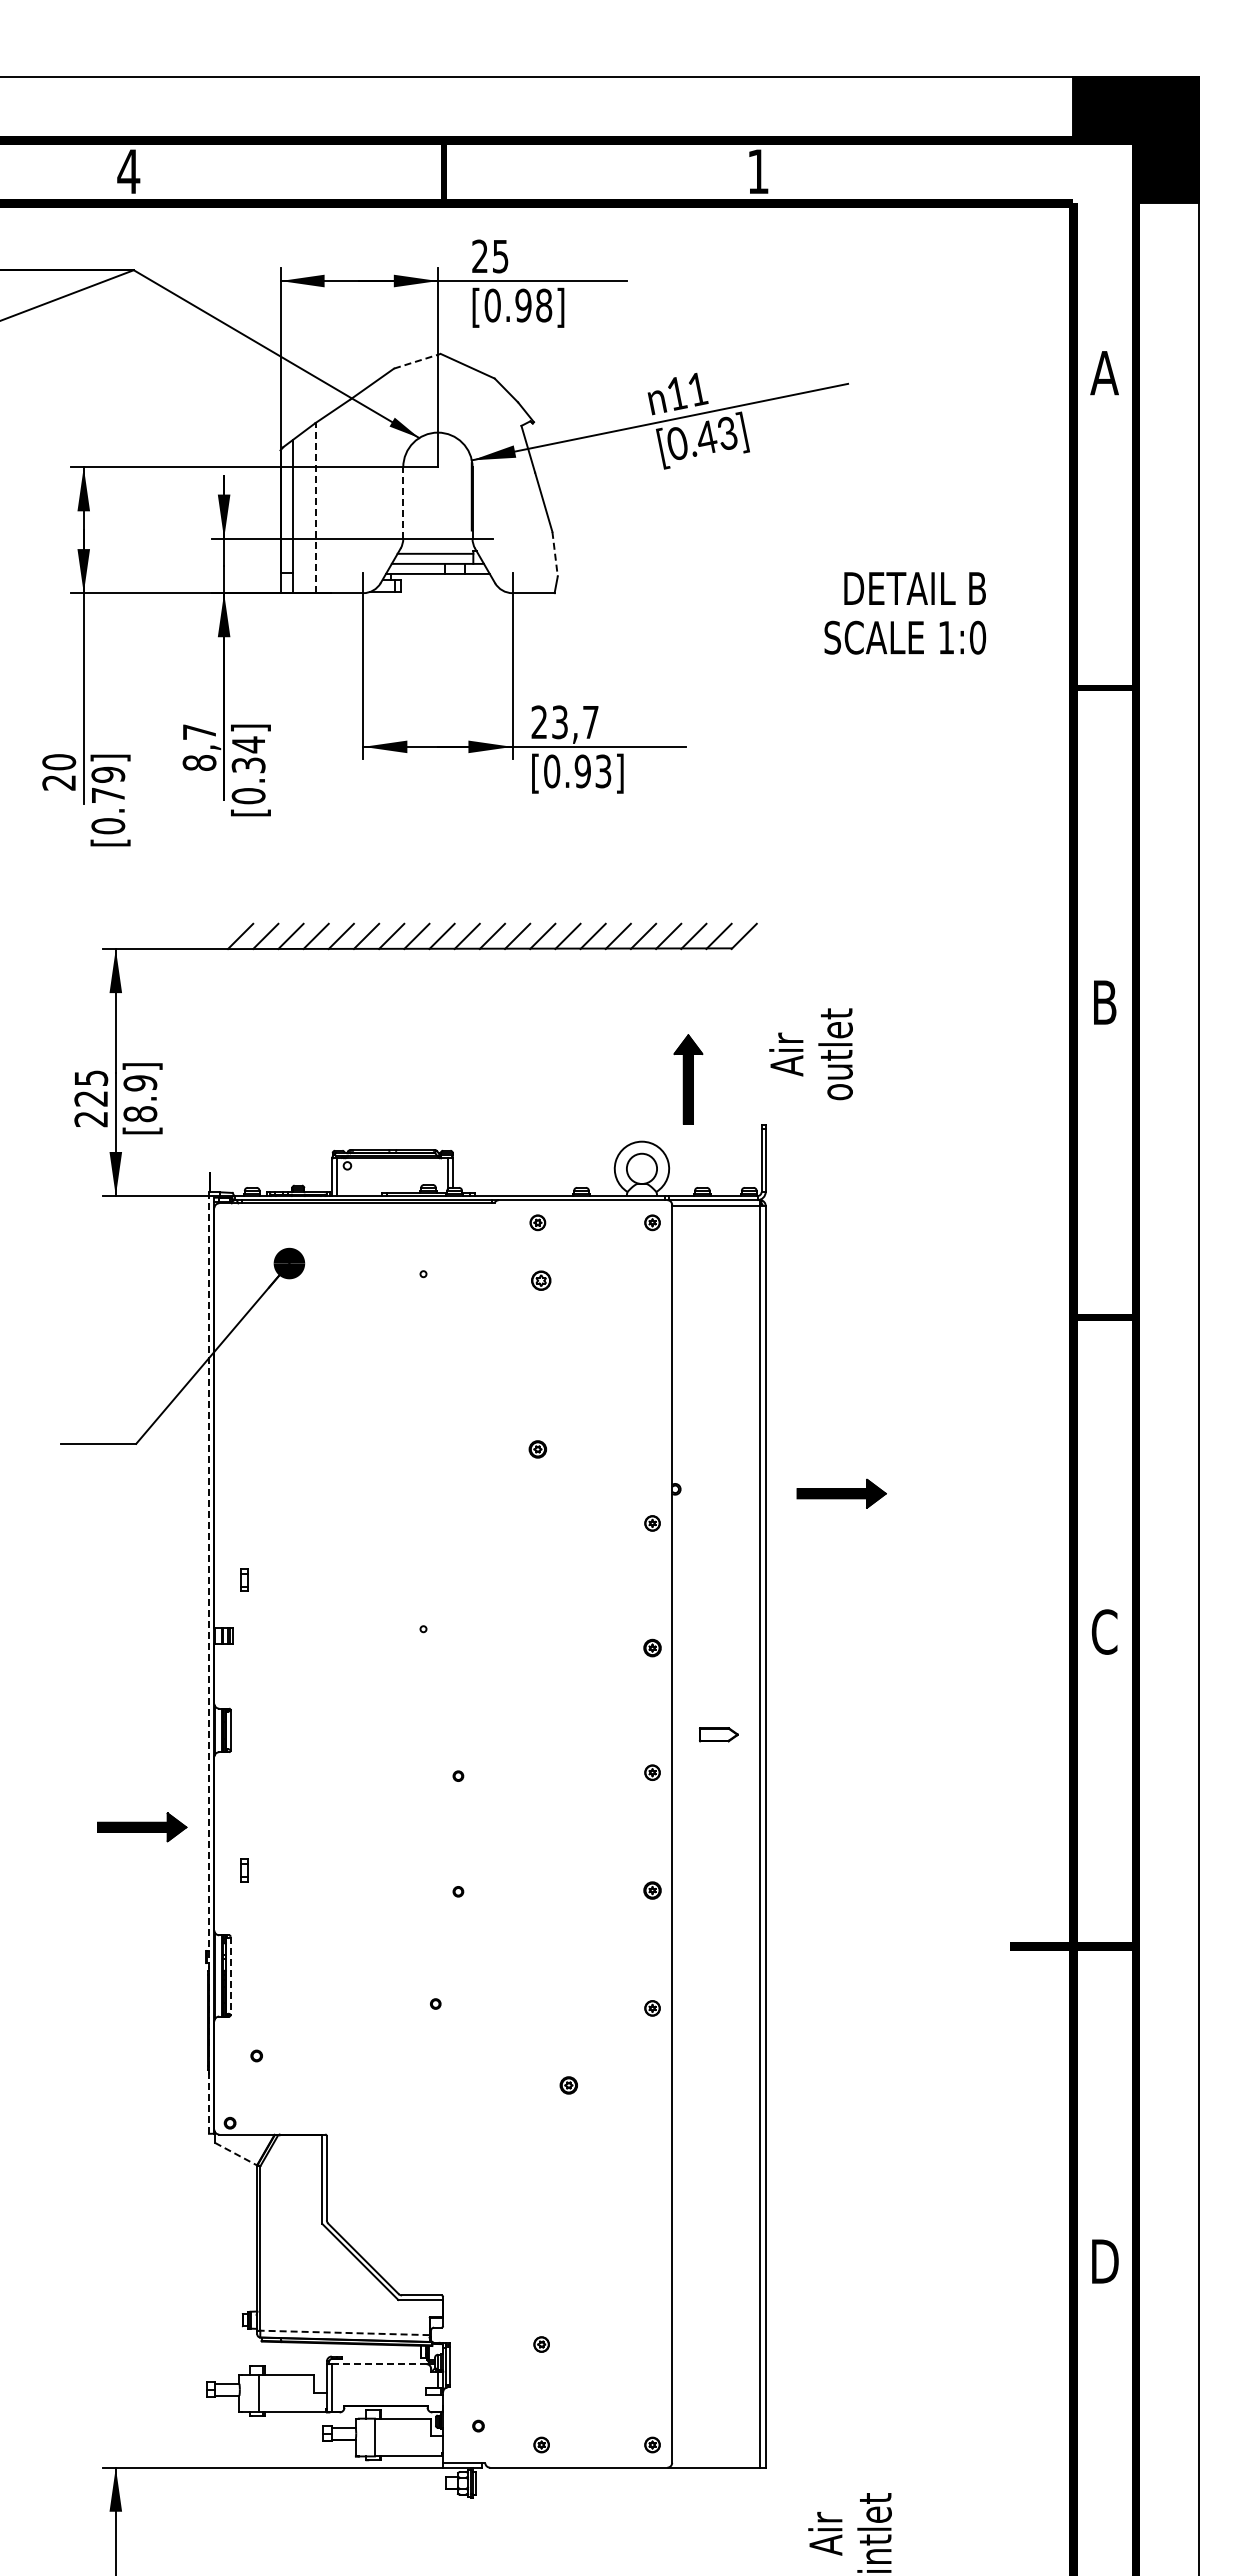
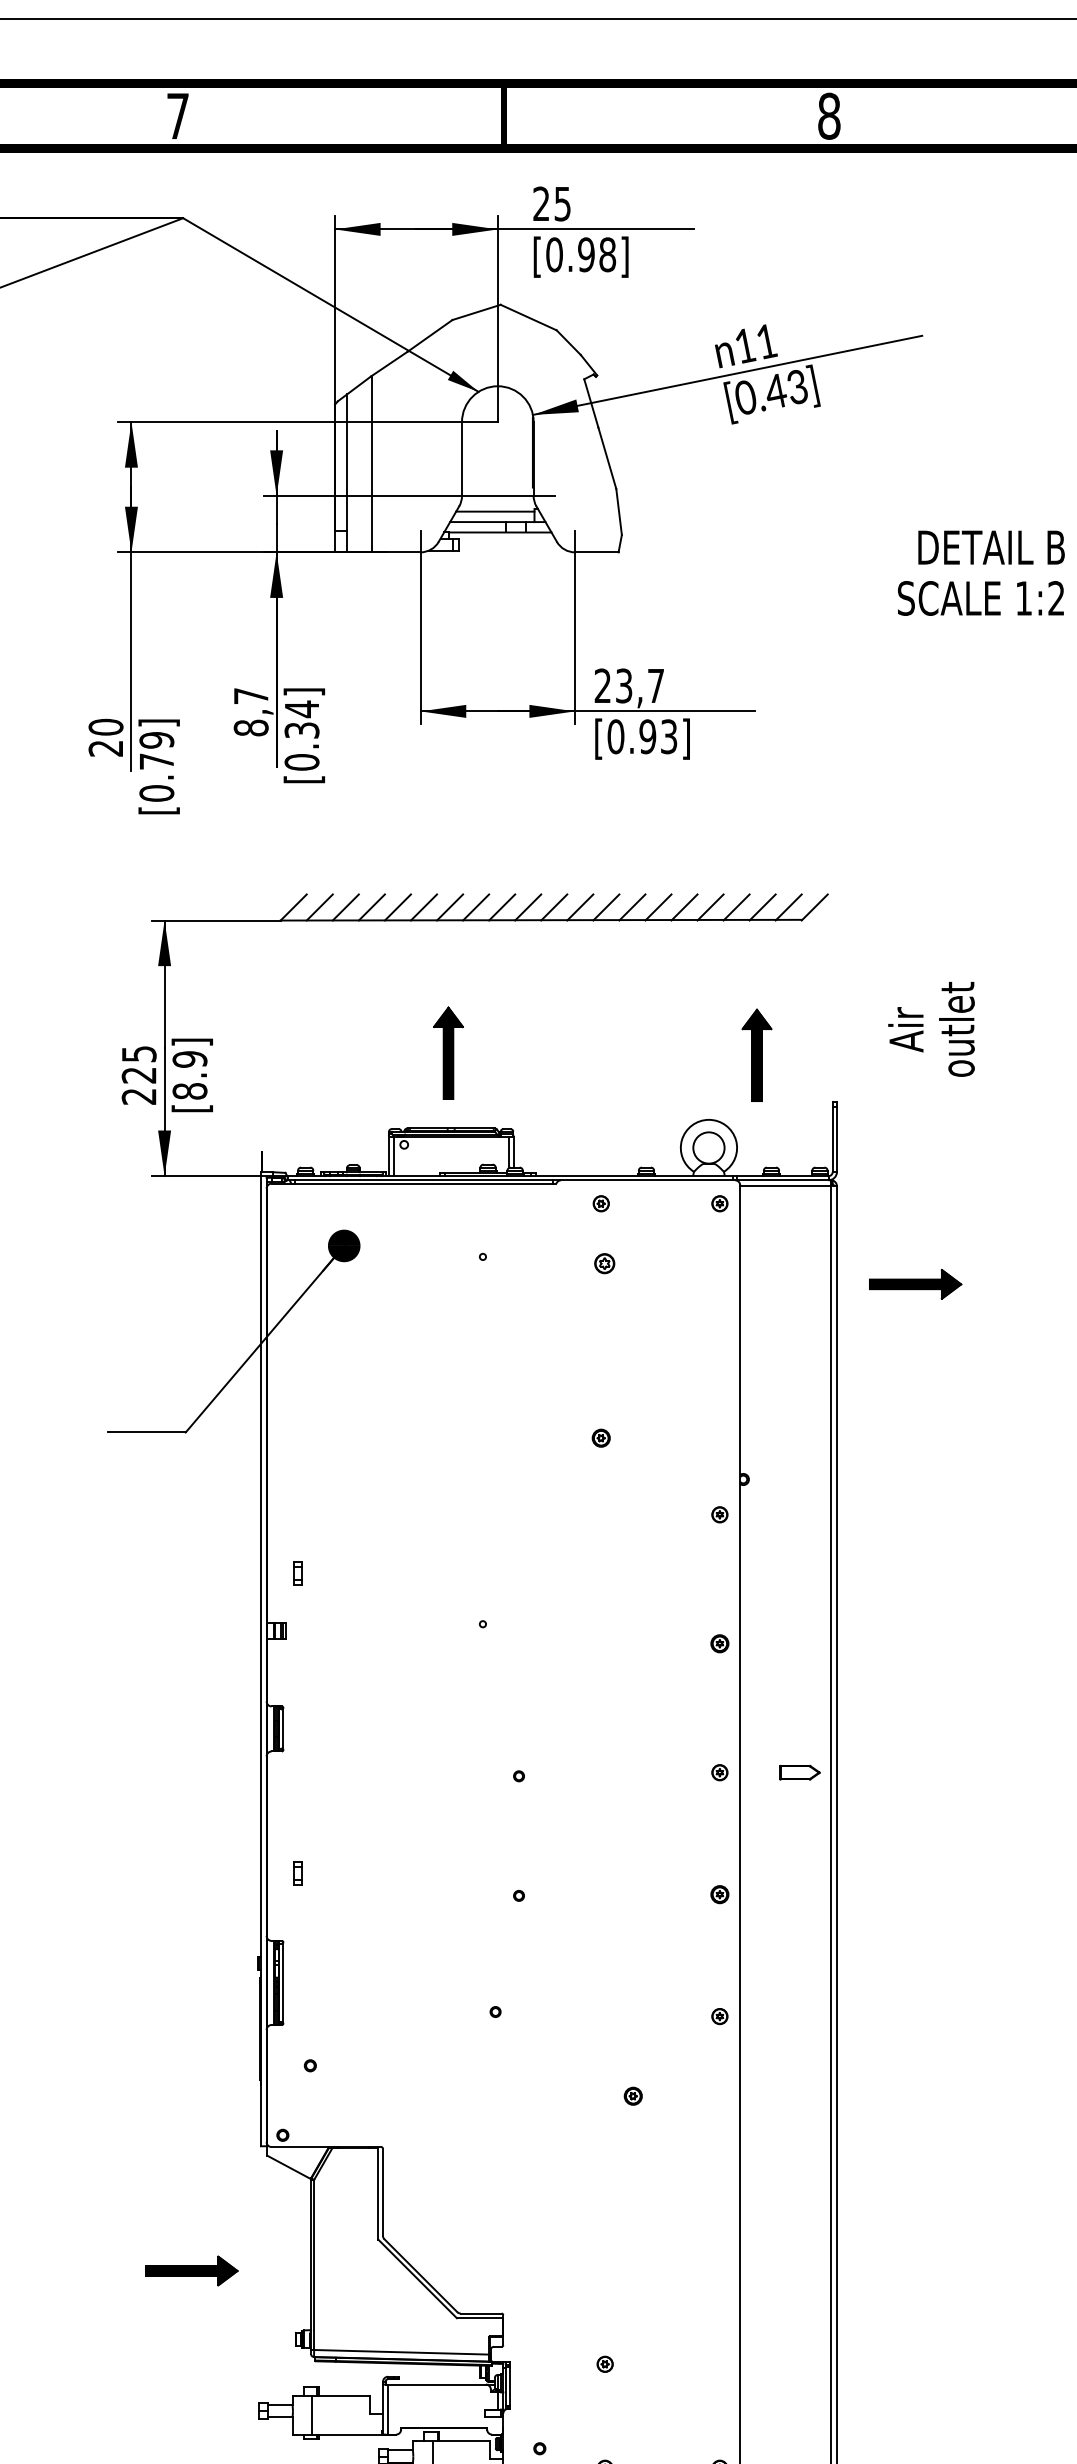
text: (128, 171) -> (177, 116), 4 -> 7
text: (758, 171) -> (829, 116), 1 -> 8
line: (417, 361) -> (476, 312), dashed -> solid
line: (403, 502) -> (462, 458), dashed -> solid
line: (316, 507) -> (372, 463), dashed -> solid
line: (555, 554) -> (619, 512), dashed -> solid
text: (977, 637) -> (1056, 598), 1:0 -> 1:2
text: (810, 1054) -> (930, 1029), moved
part: (390, 1077) -> (448, 1053), added
part: (841, 1493) -> (915, 1284), moved
line: (208, 1663) -> (260, 1659), dashed -> solid
part: (718, 1734) -> (799, 1772), moved
part: (142, 1827) -> (192, 2271), moved
line: (230, 1976) -> (283, 1983), dashed -> solid
line: (235, 2154) -> (288, 2167), dashed -> solid
line: (344, 2332) -> (401, 2351), dashed -> solid
line: (379, 2364) -> (437, 2384), dashed -> solid

